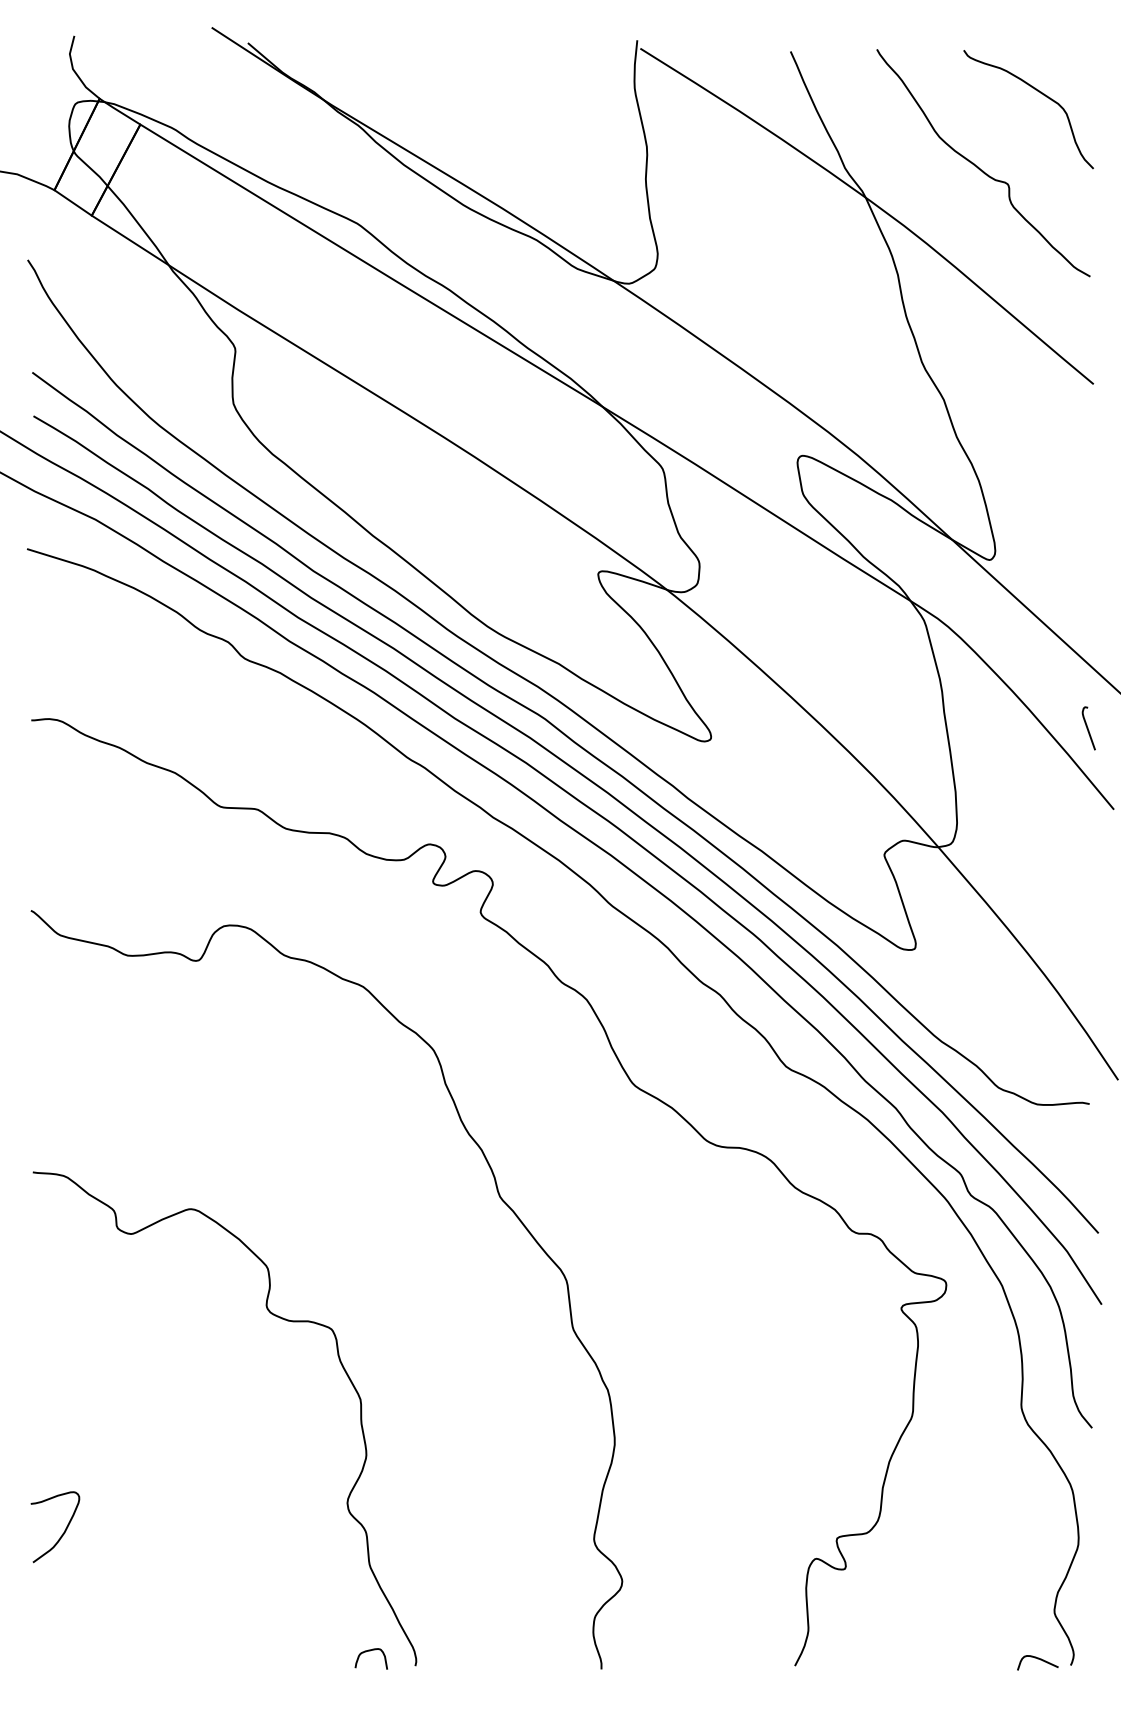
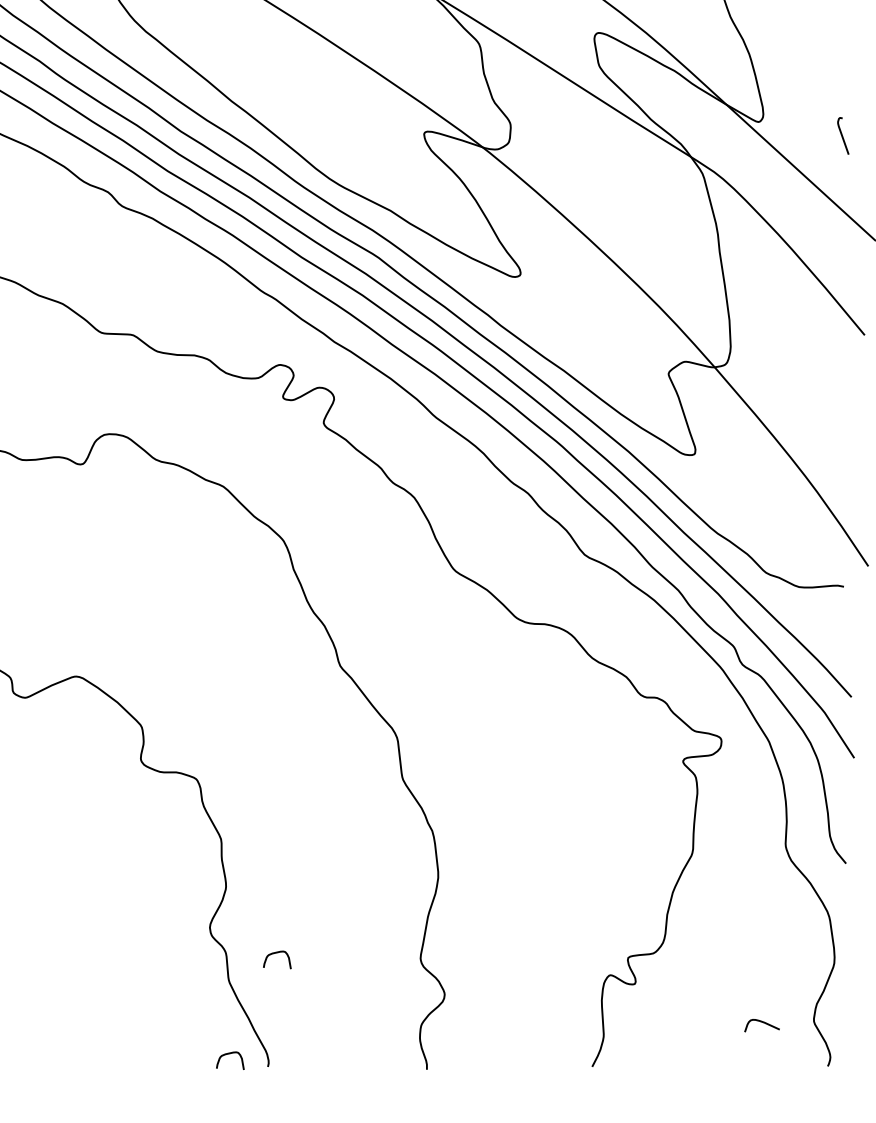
curve: (1088, 728) -> (842, 136), moved
curve: (425, 1533) -> (276, 953), added
curve: (1037, 1659) -> (761, 1022), moved

